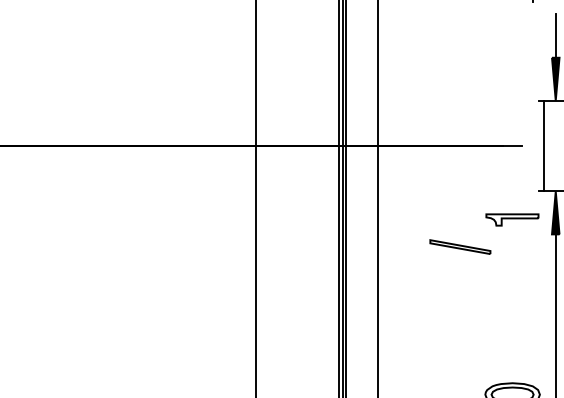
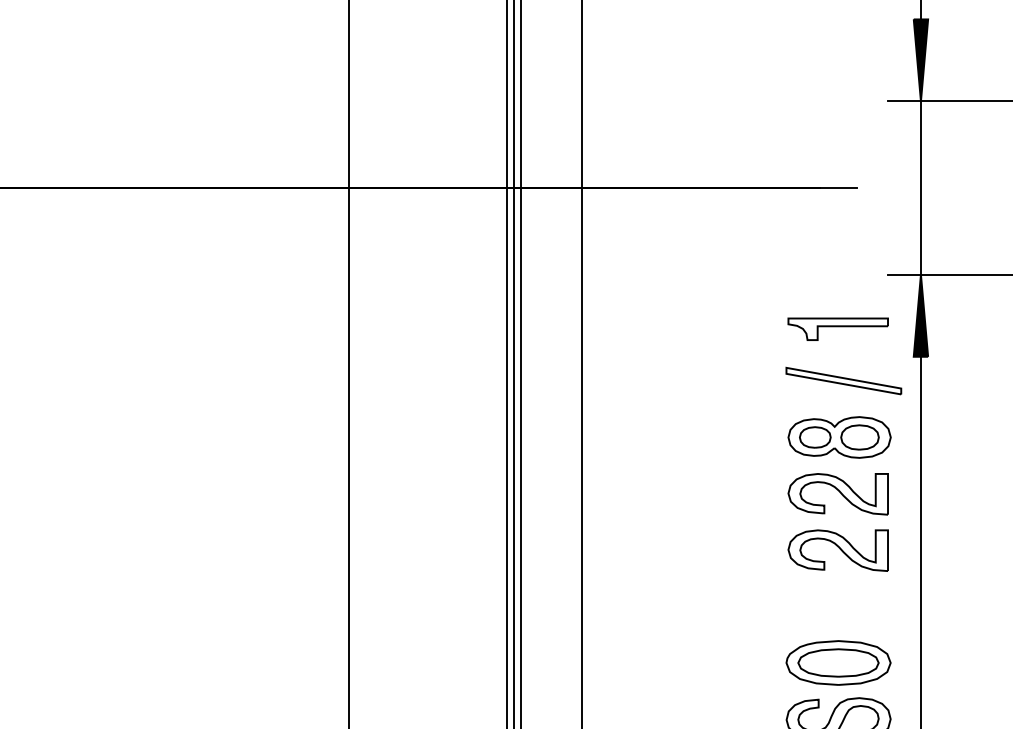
line: (543, 145) -> (920, 187), moved
part: (460, 246) -> (844, 379), moved
part: (512, 306) -> (838, 494), added

